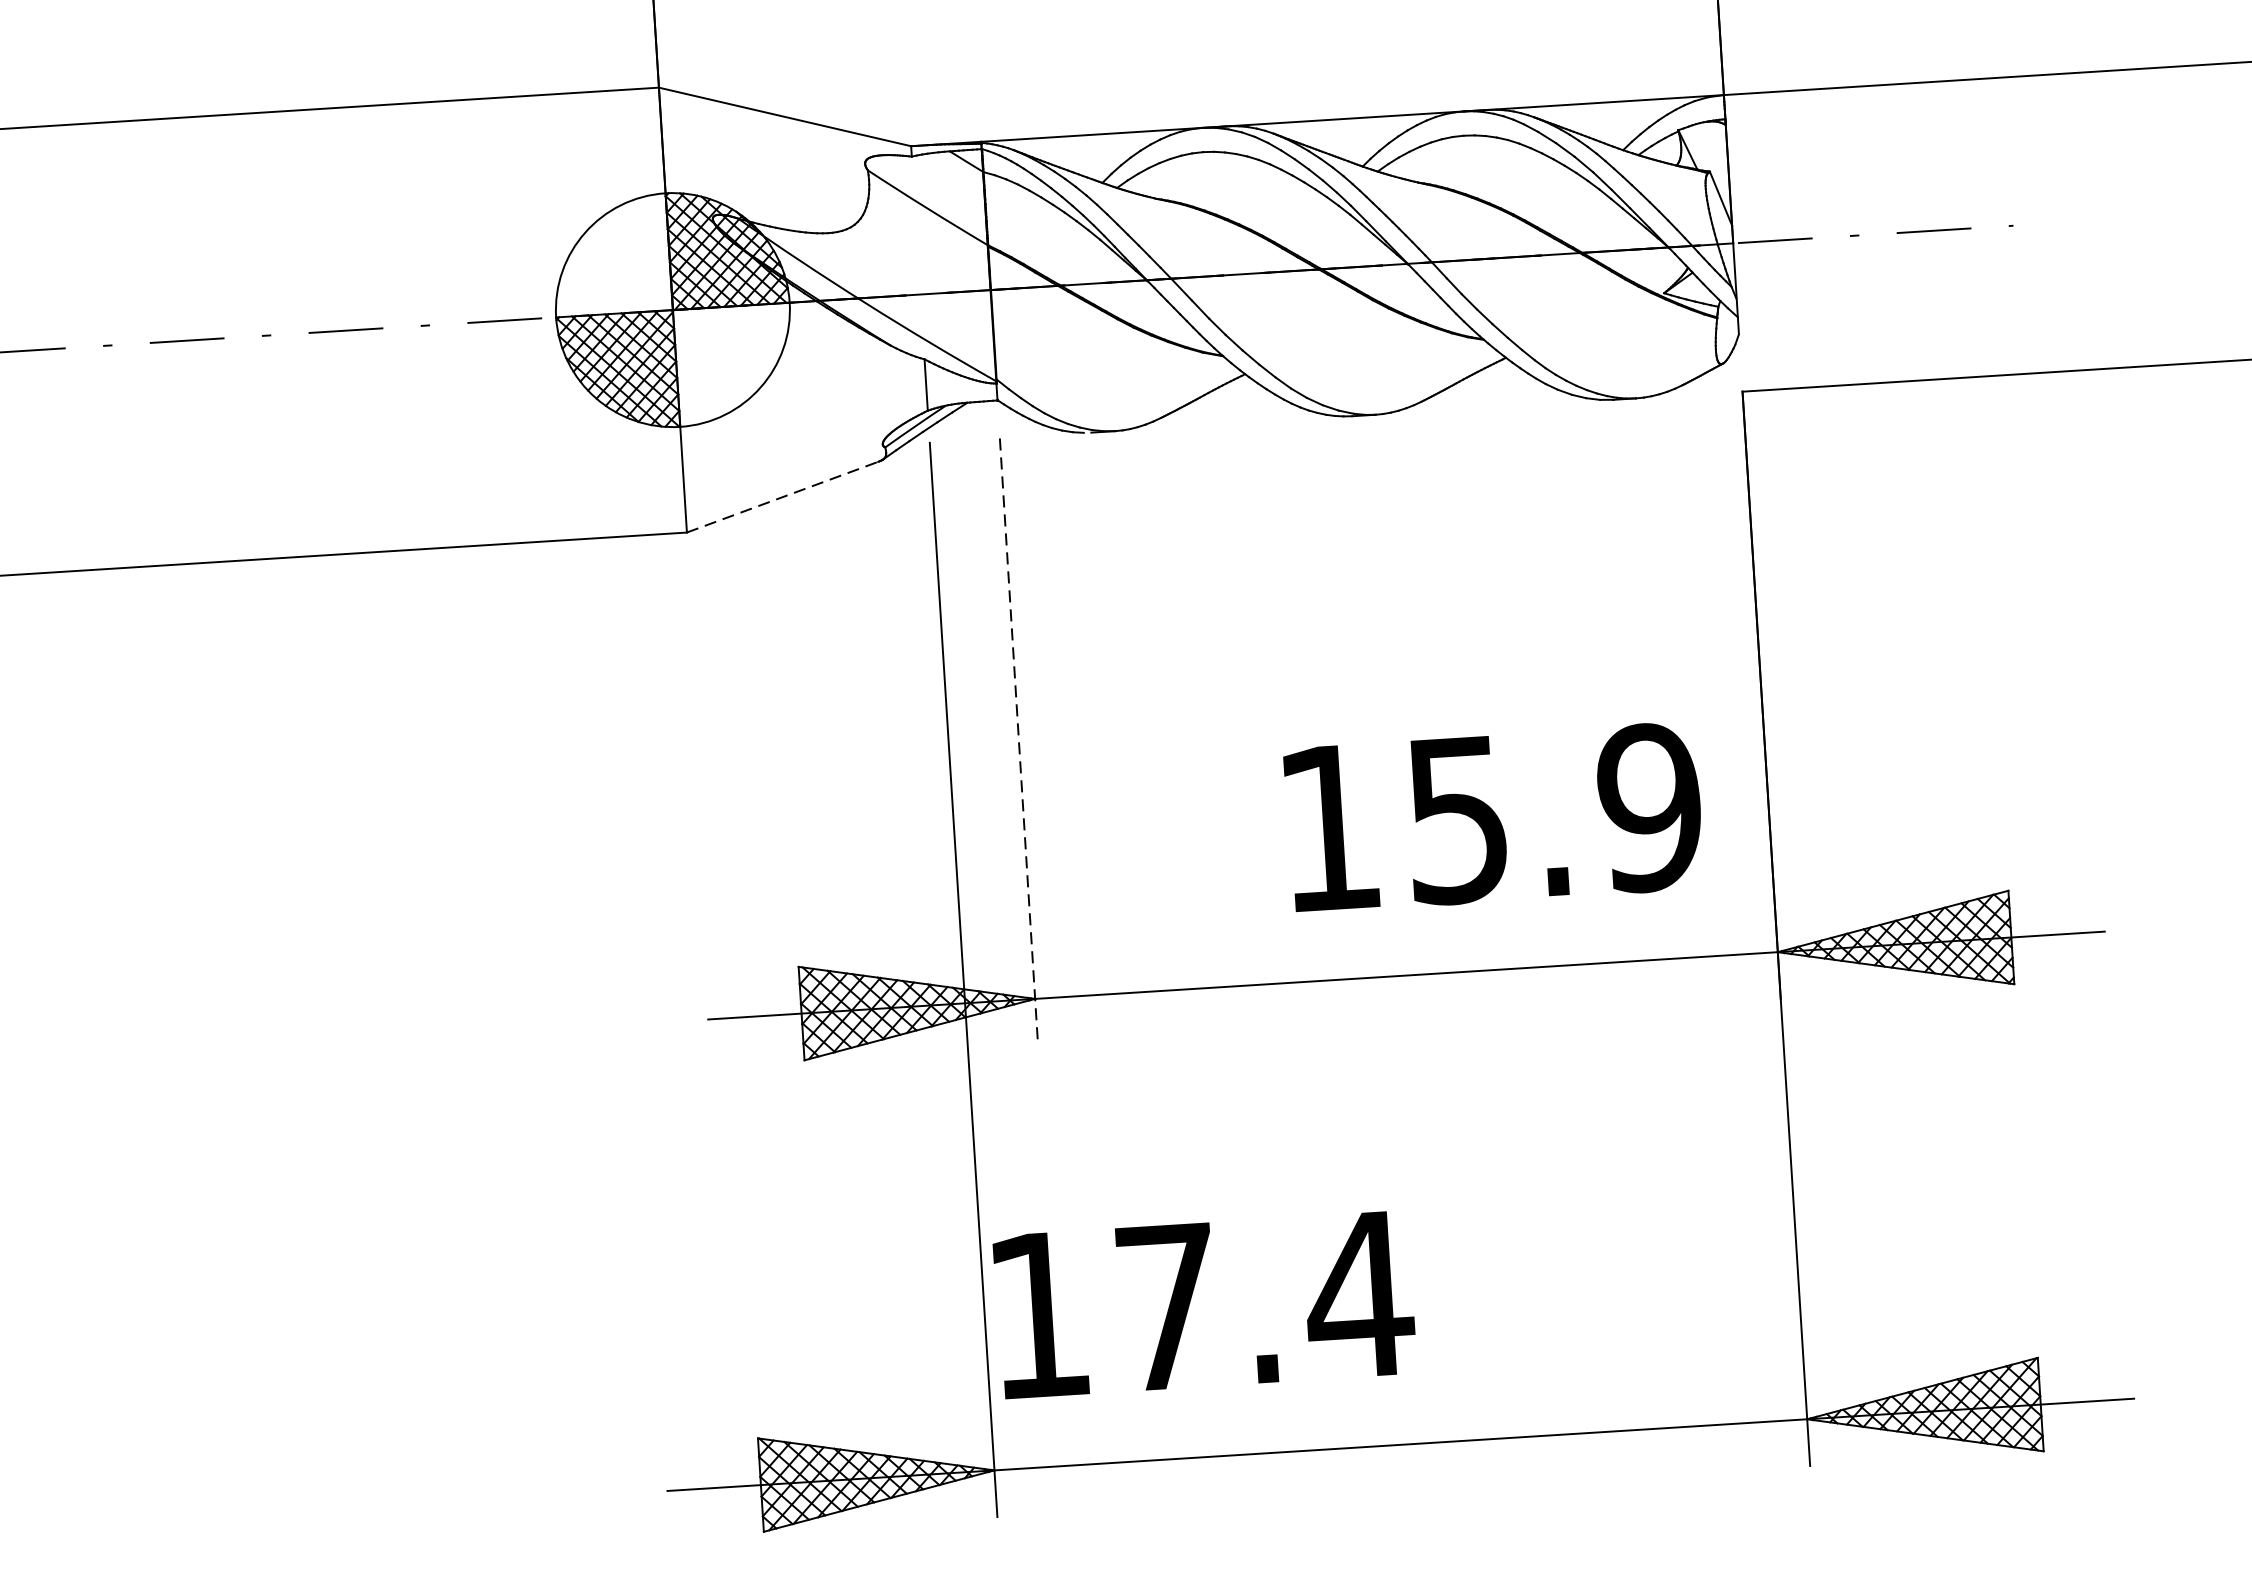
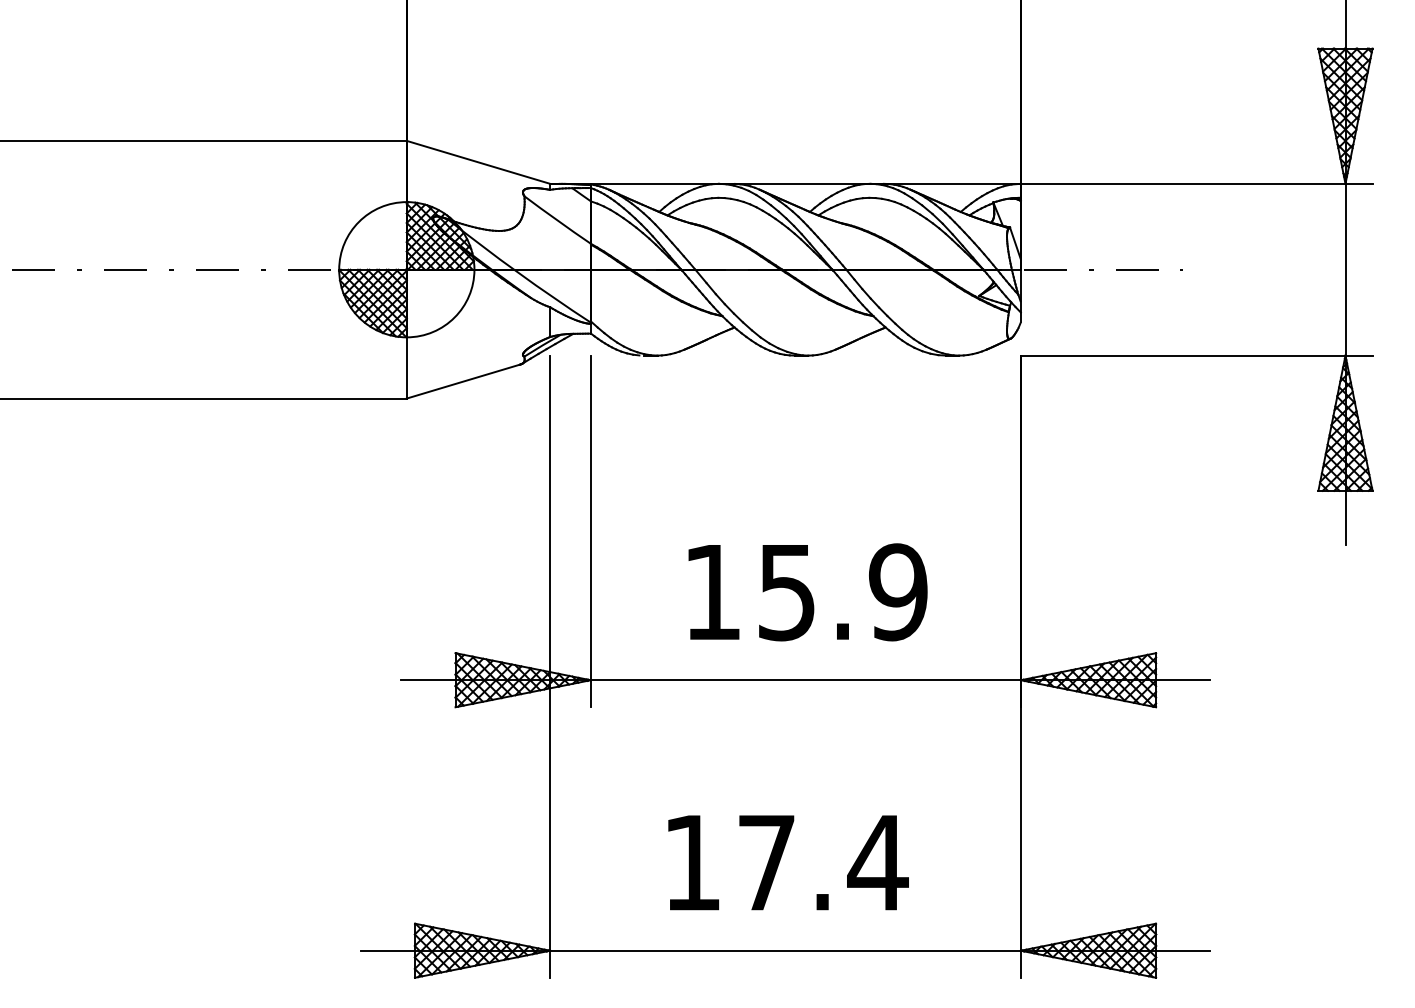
line: (782, 496) -> (463, 381), dashed -> solid
line: (1018, 742) -> (590, 531), dashed -> solid
text: (1493, 818) -> (807, 592), moved
text: (1204, 1304) -> (788, 862), moved

